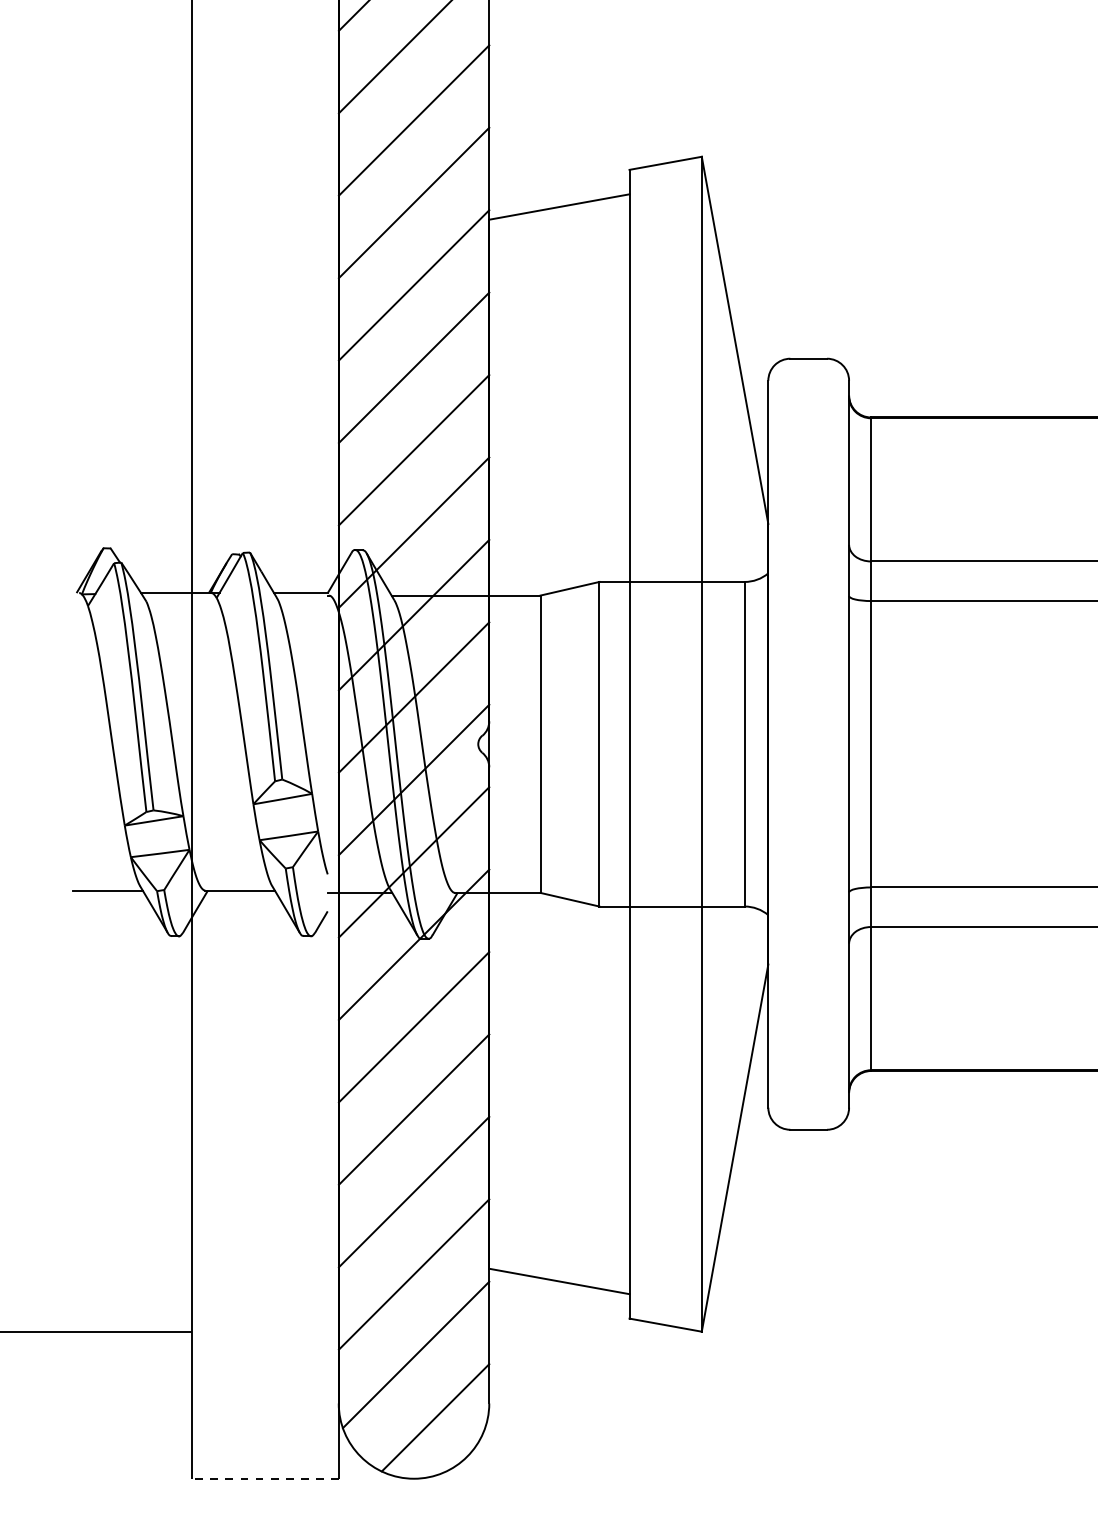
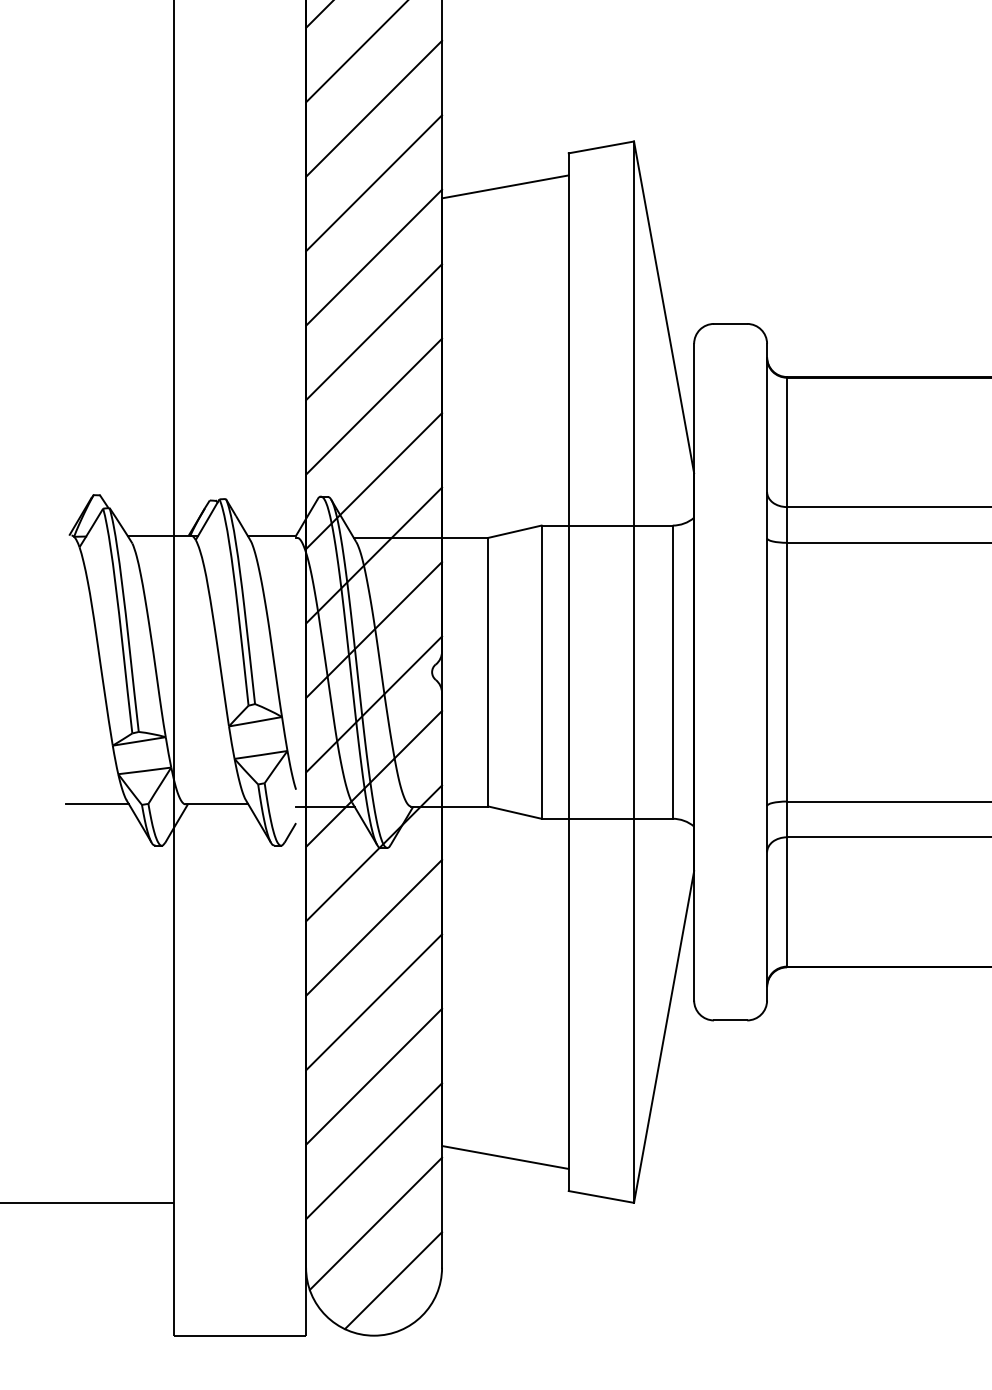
line: (265, 1478) -> (239, 1335), dashed -> solid

